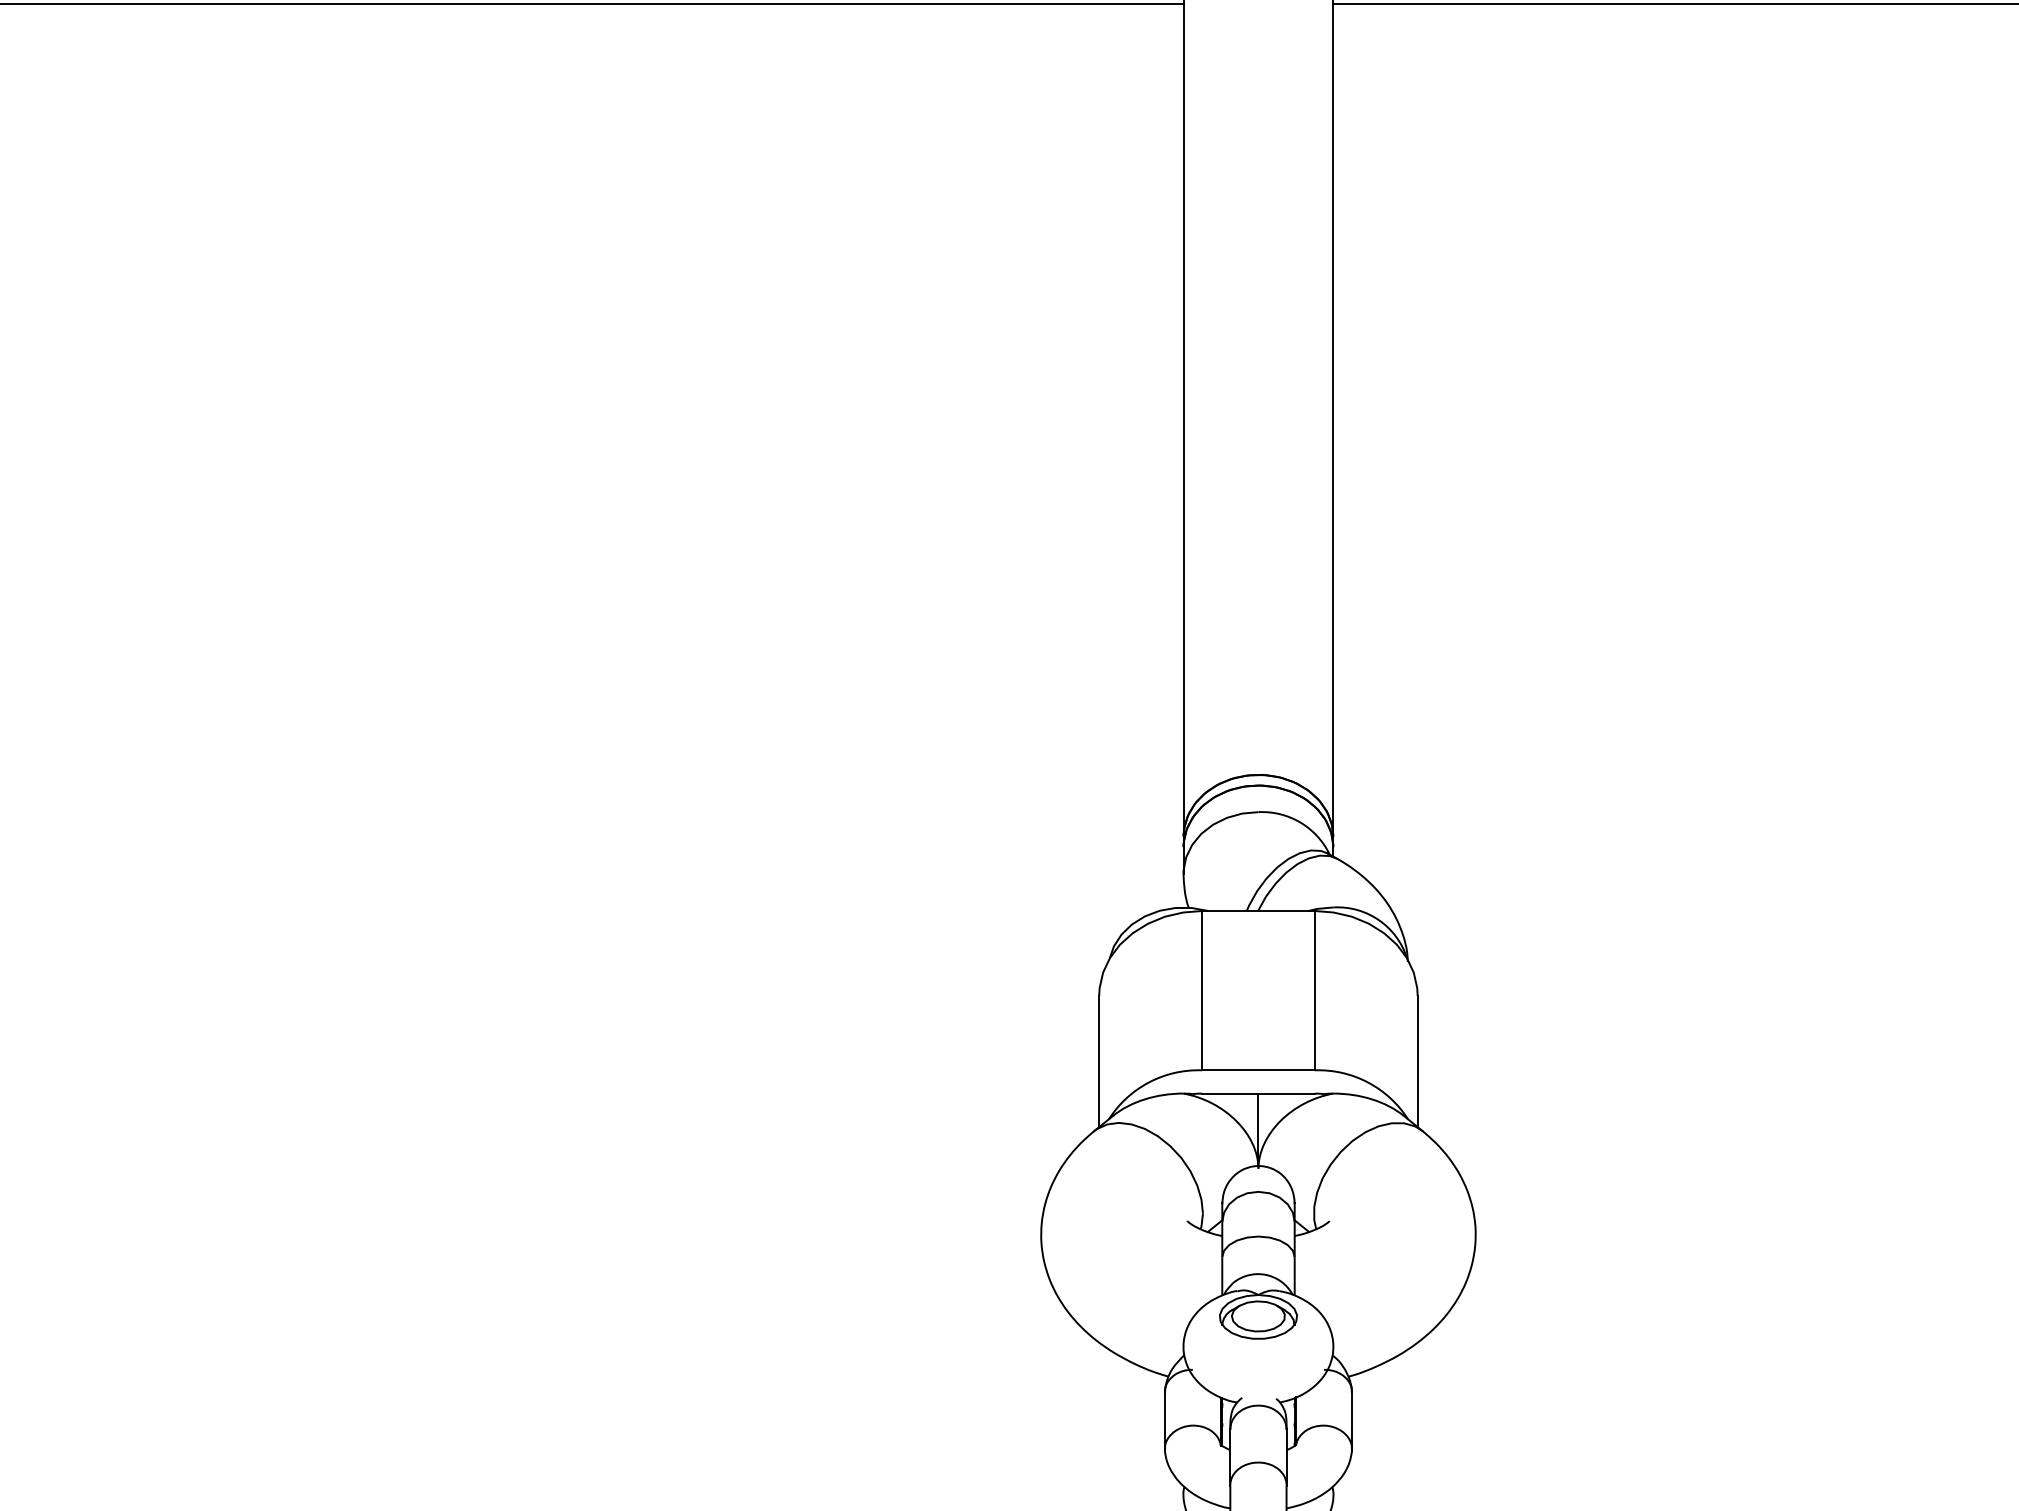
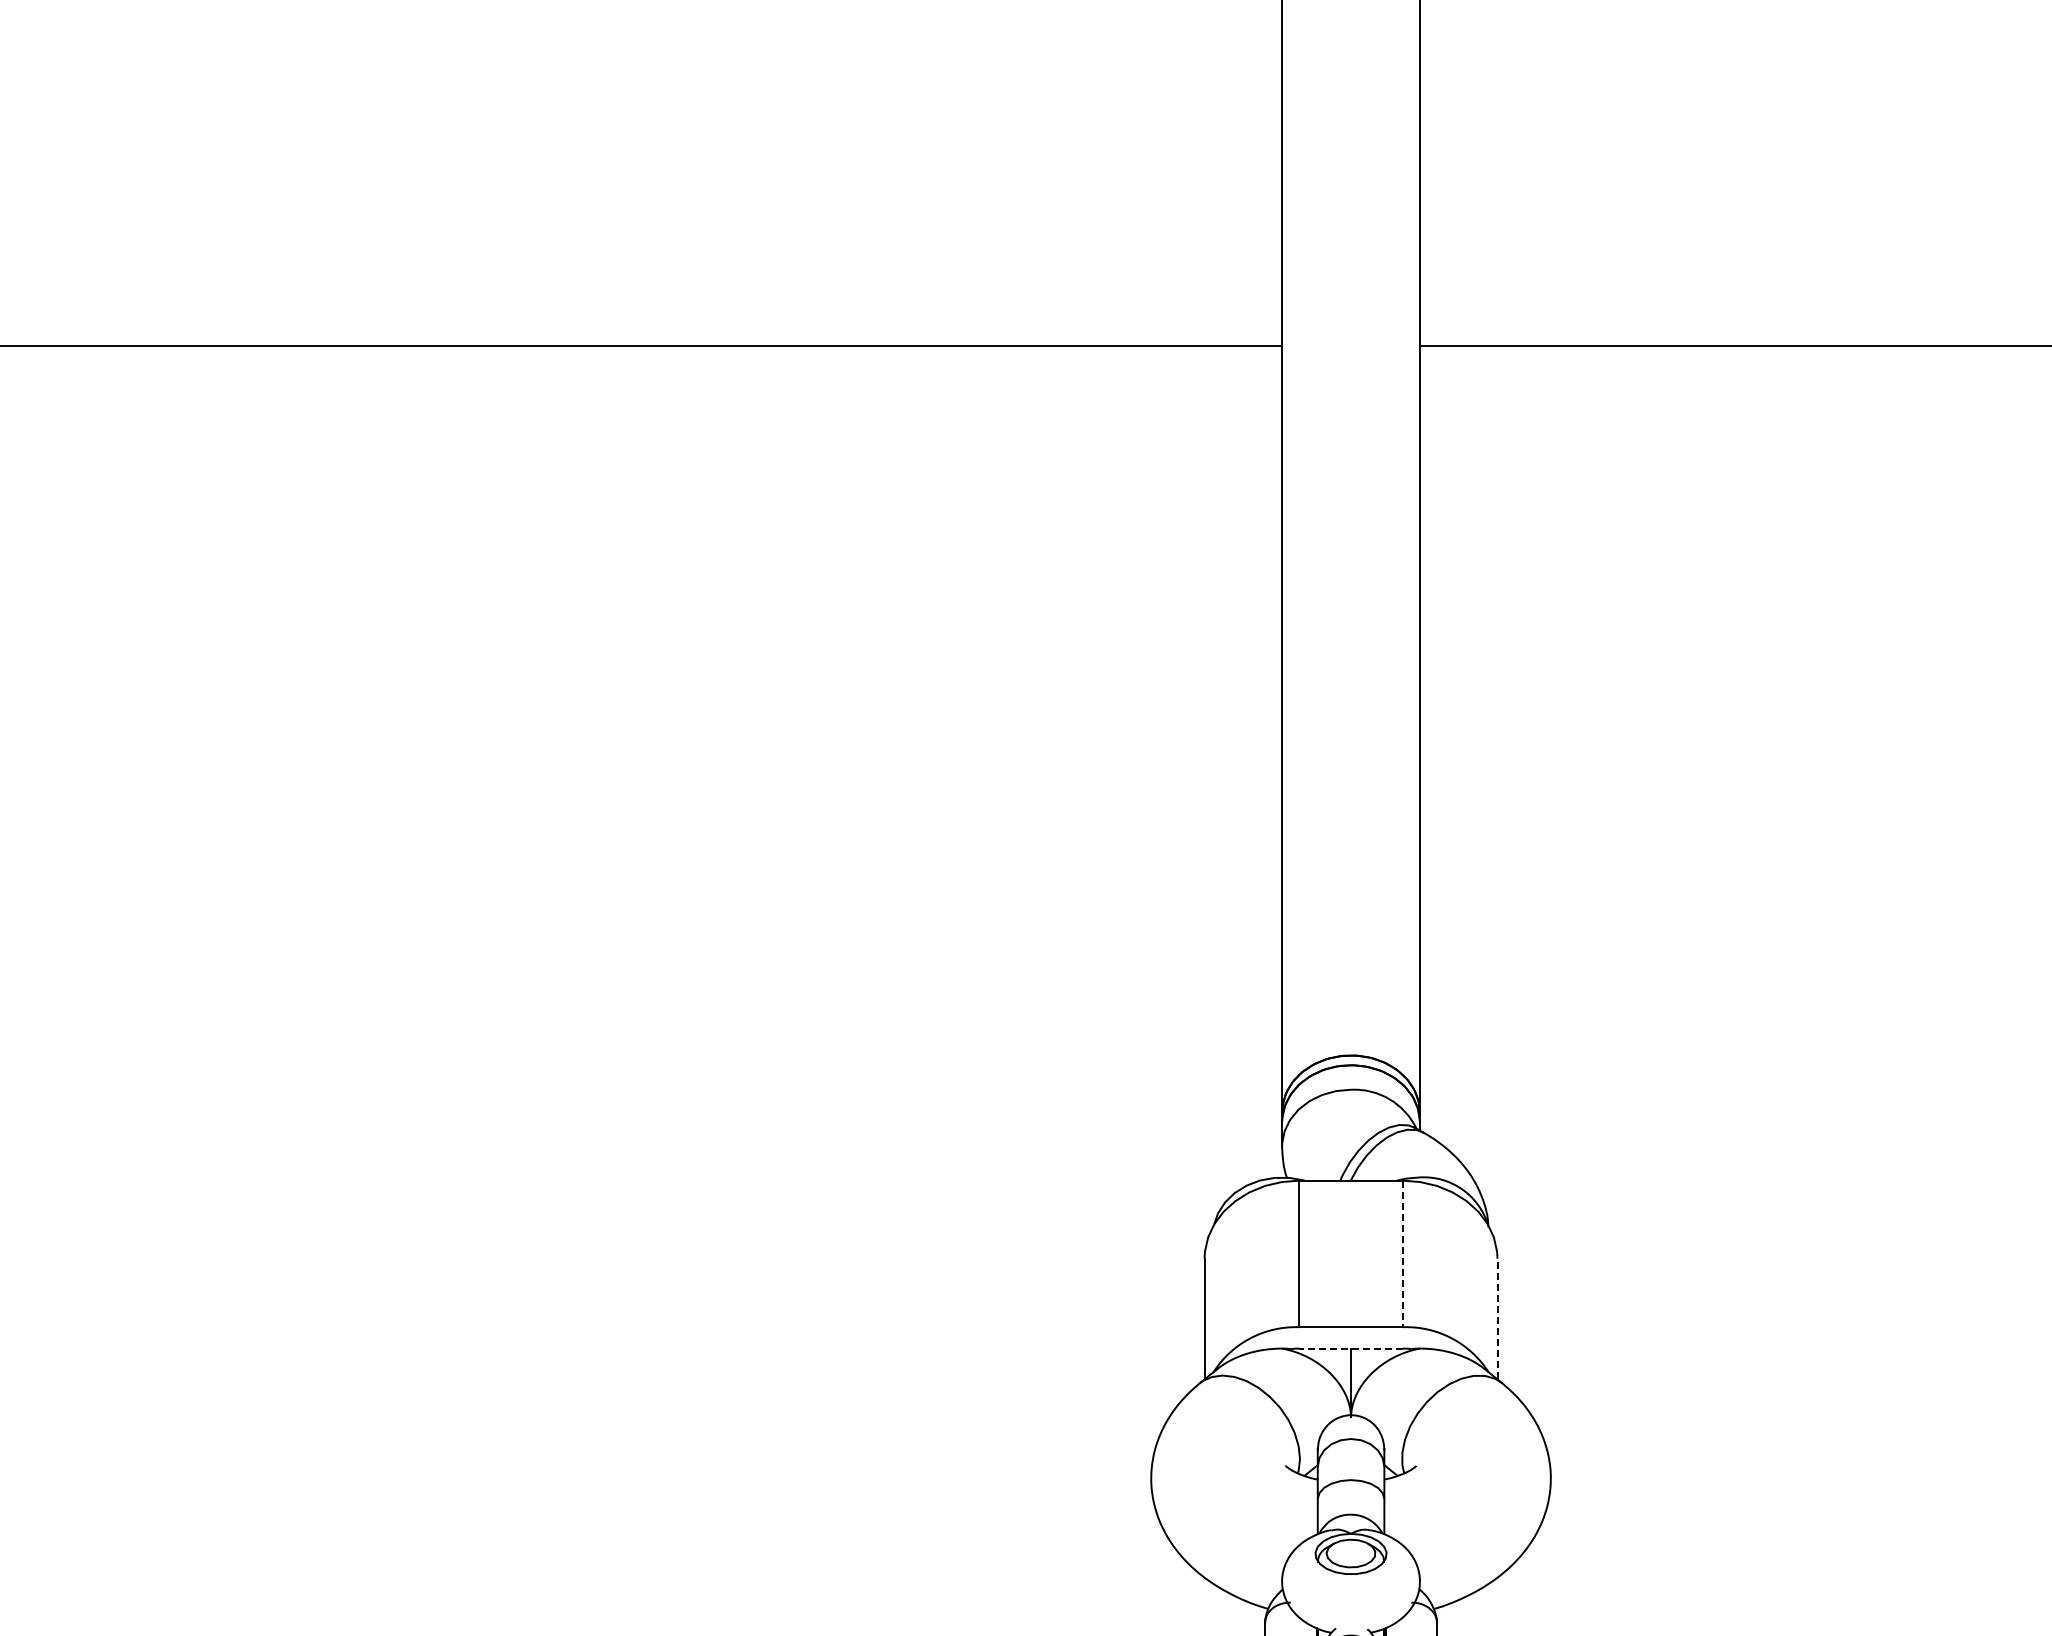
line: (1314, 991) -> (1402, 1254), solid -> dashed
line: (1417, 1060) -> (1497, 1318), solid -> dashed
line: (1258, 1093) -> (1351, 1348), solid -> dashed

